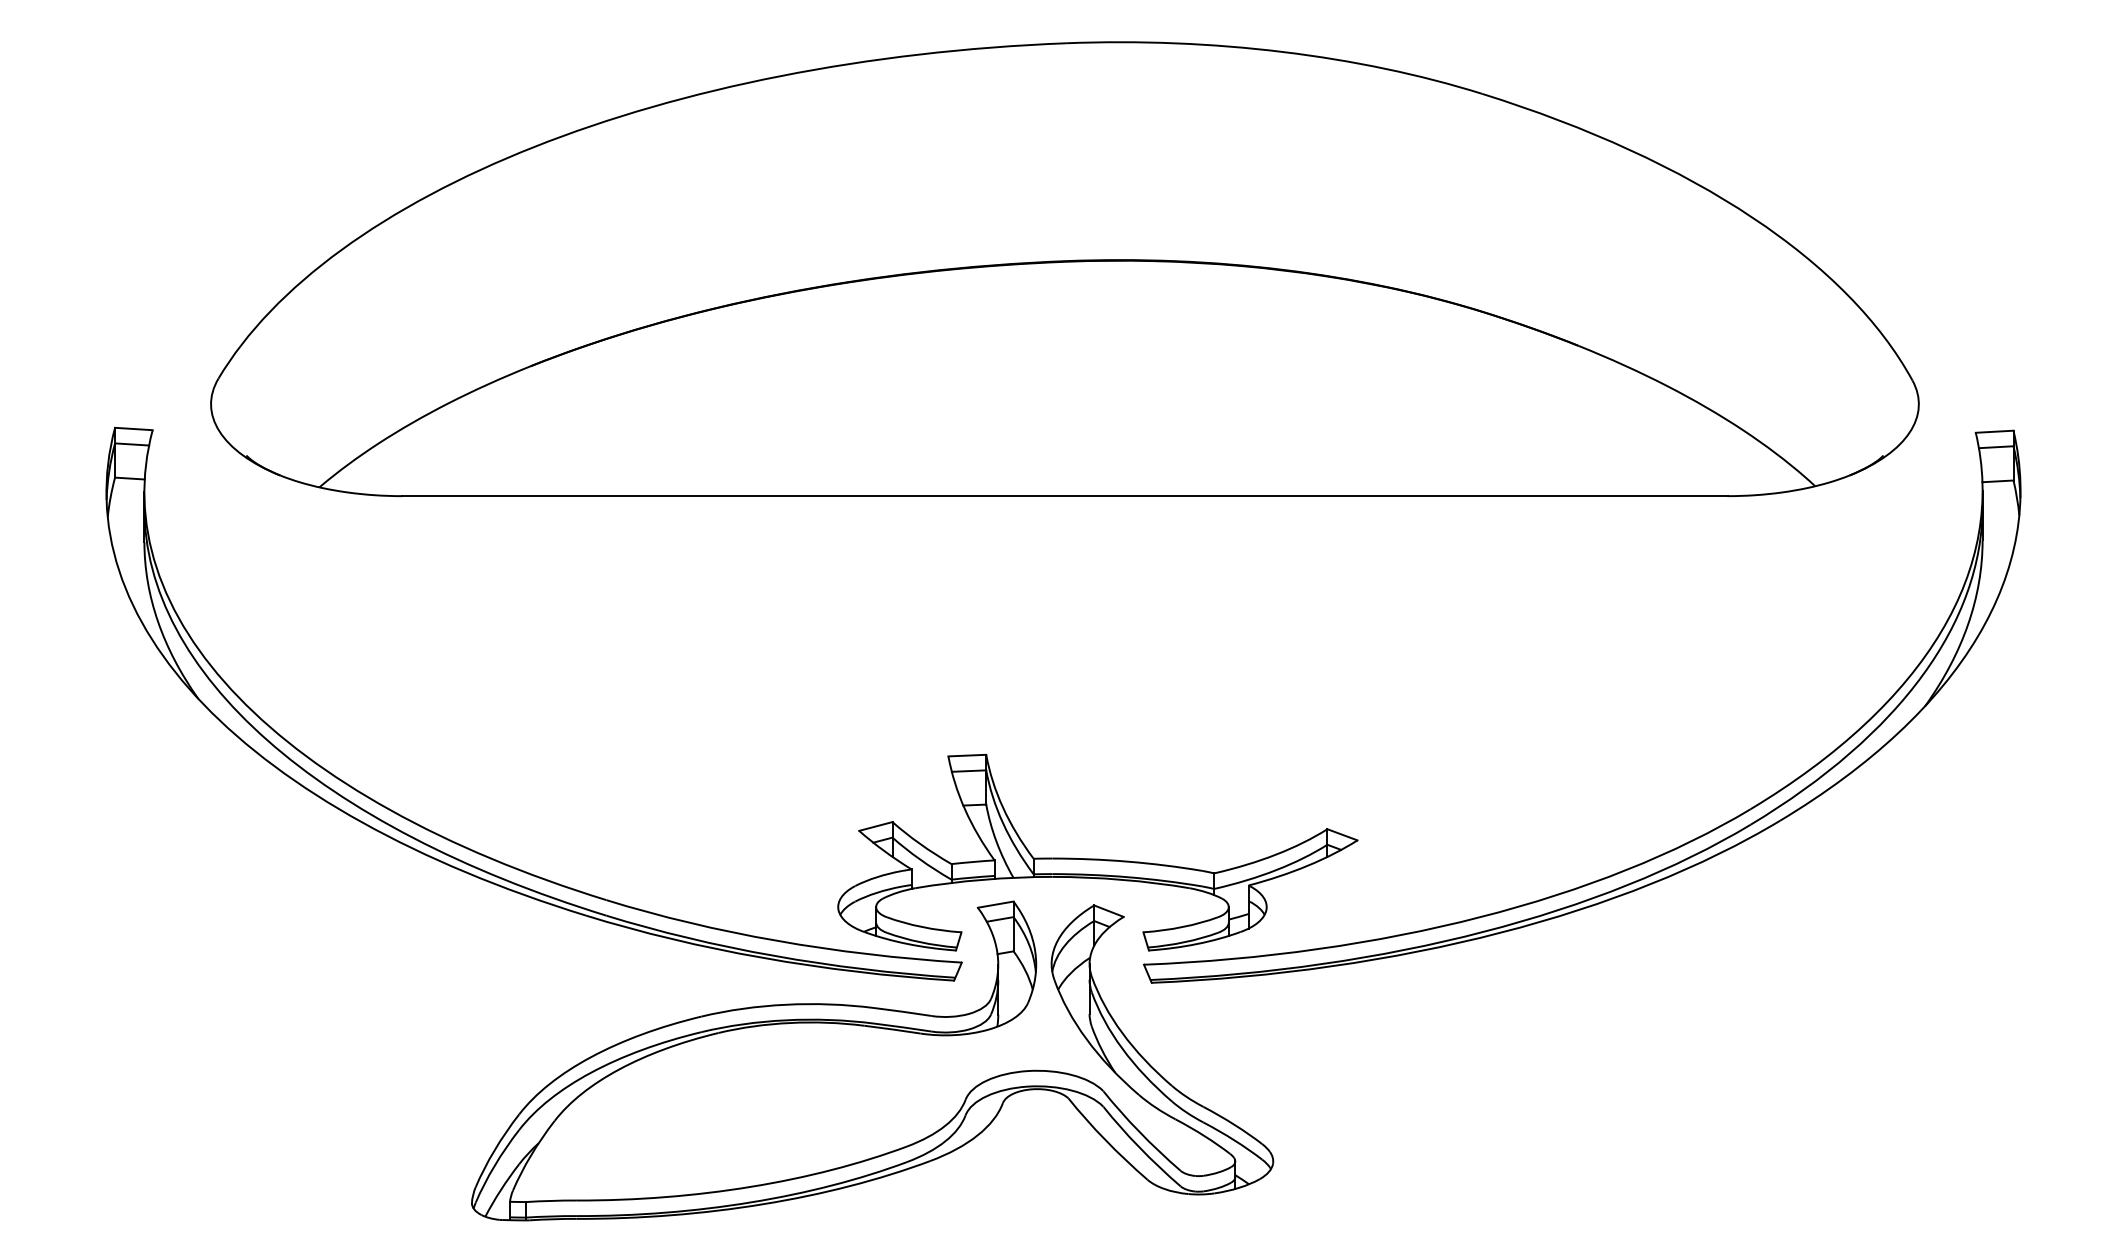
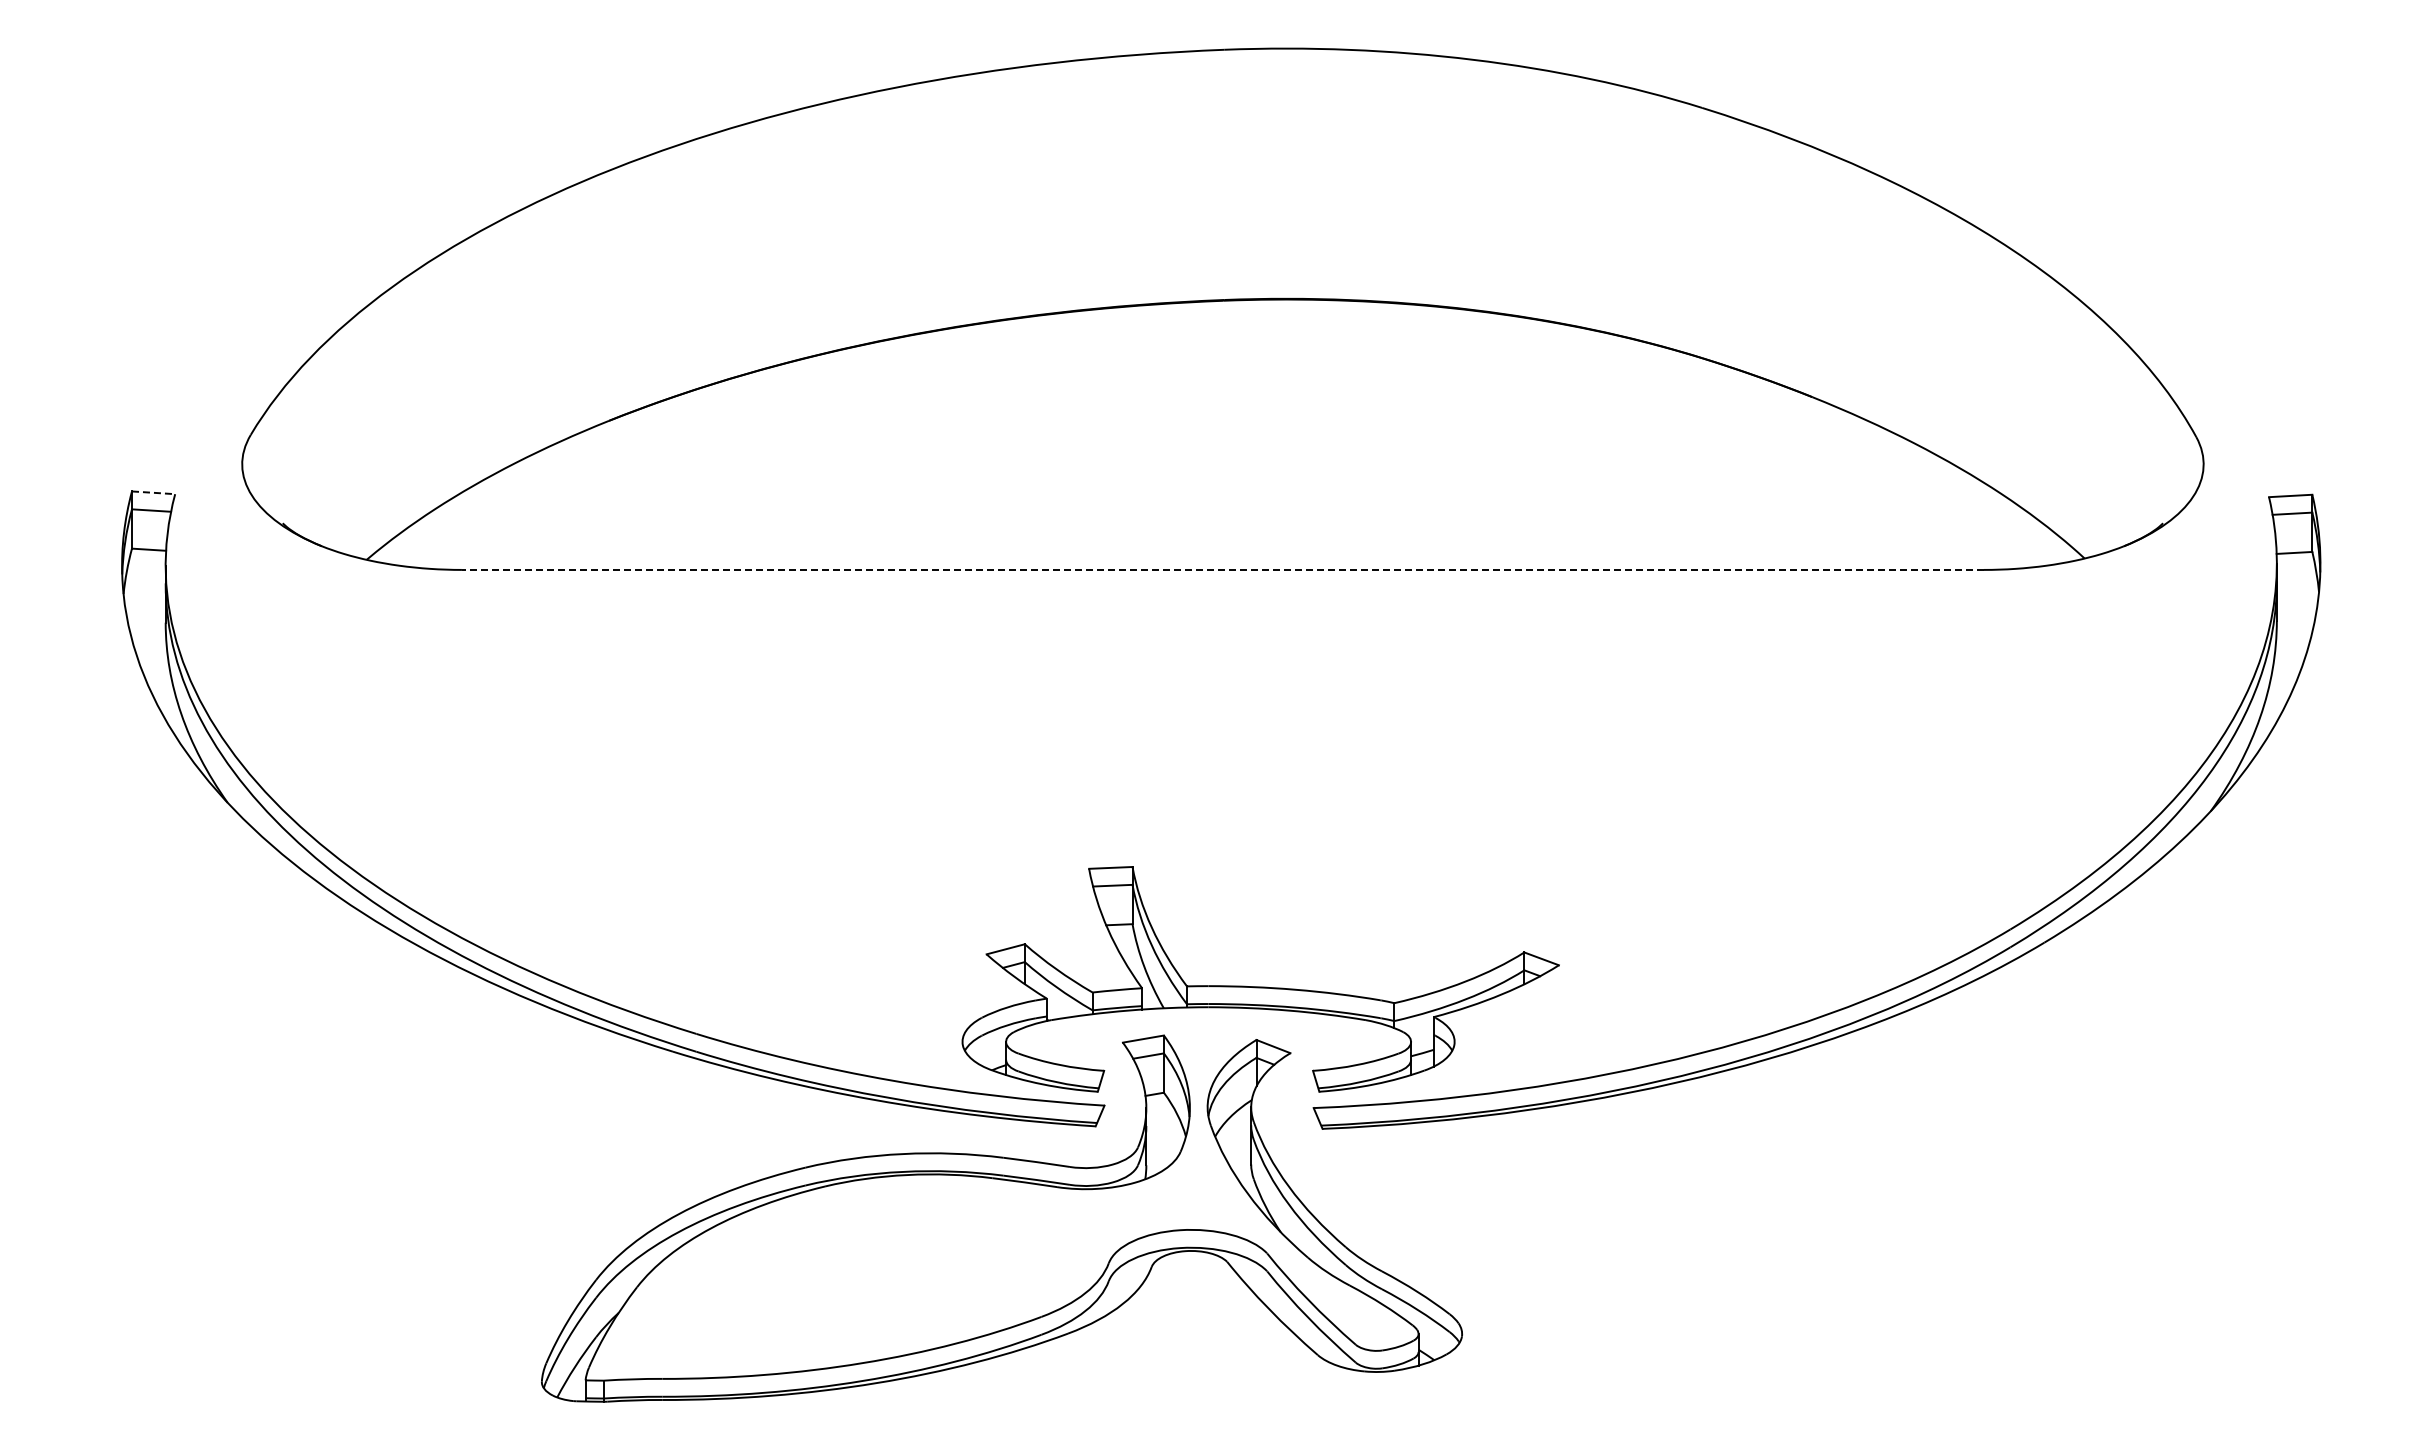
line: (133, 428) -> (153, 492), solid -> dashed
line: (1064, 495) -> (1222, 569), solid -> dashed

